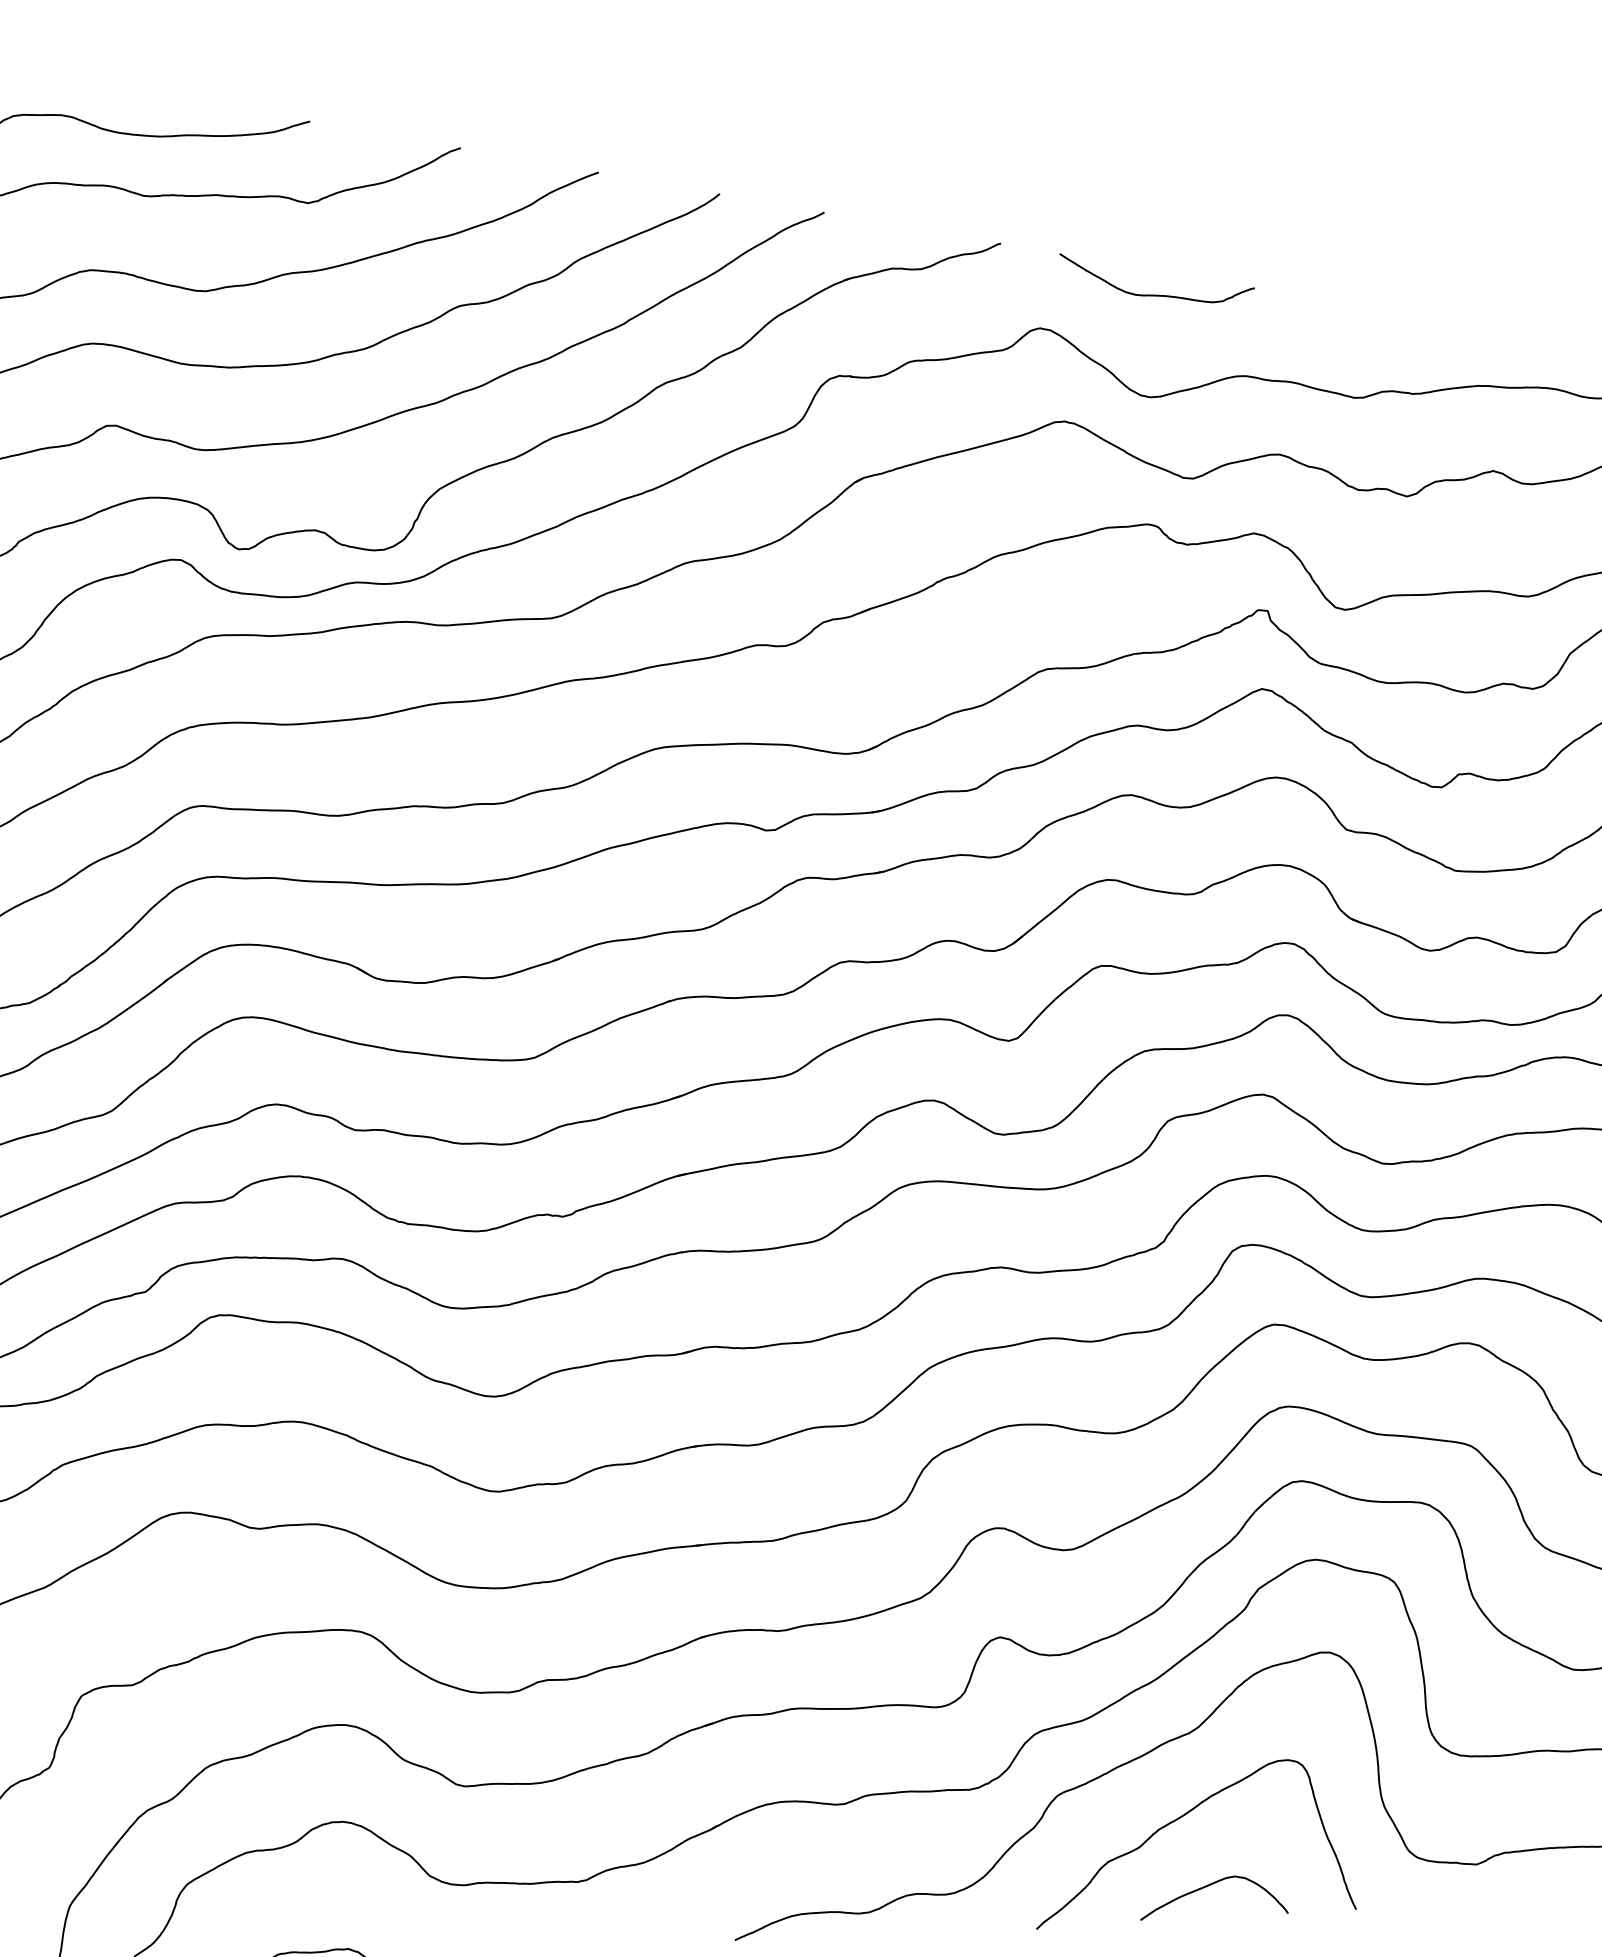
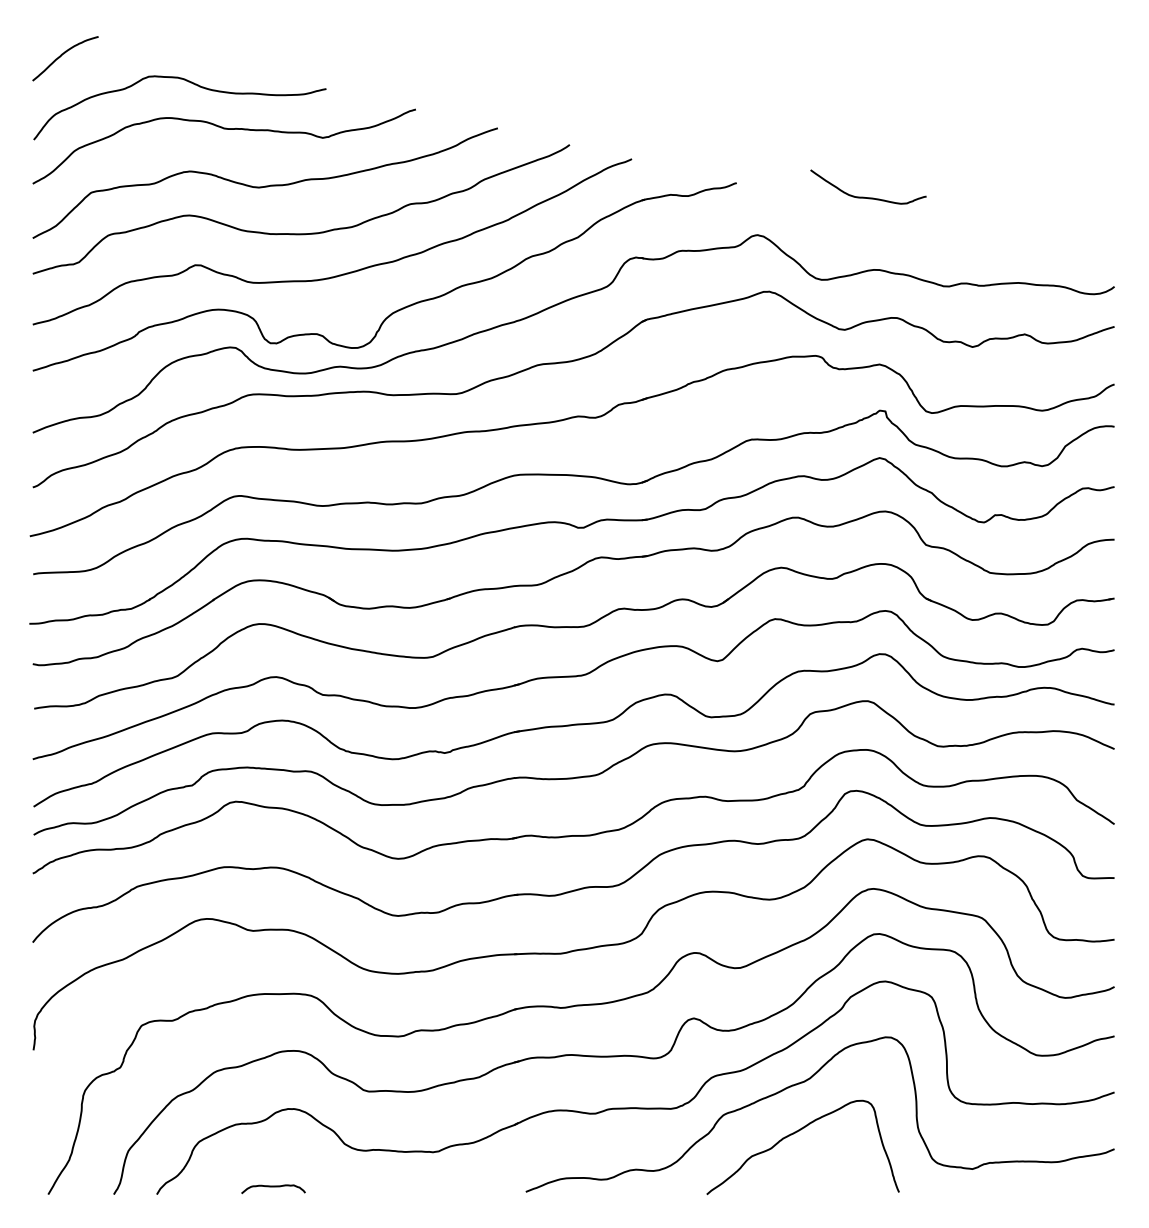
curve: (1151, 293) -> (864, 196), moved
curve: (1208, 1887) -> (811, 1174), removed

